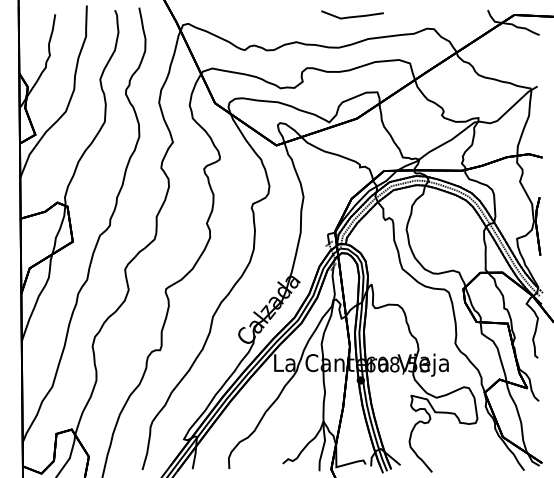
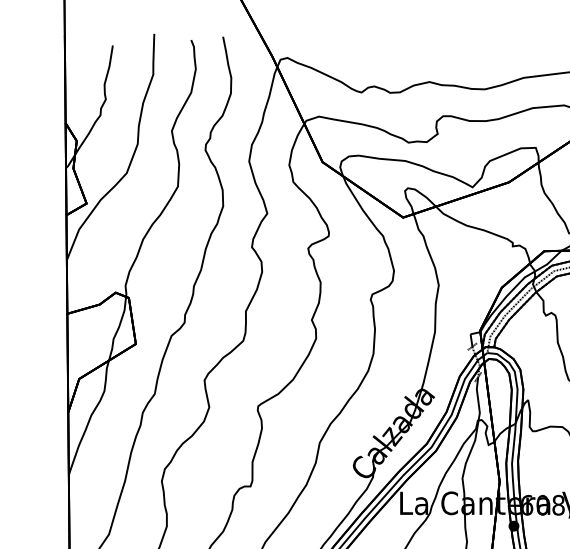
line: (352, 16) -> (503, 48), removed

